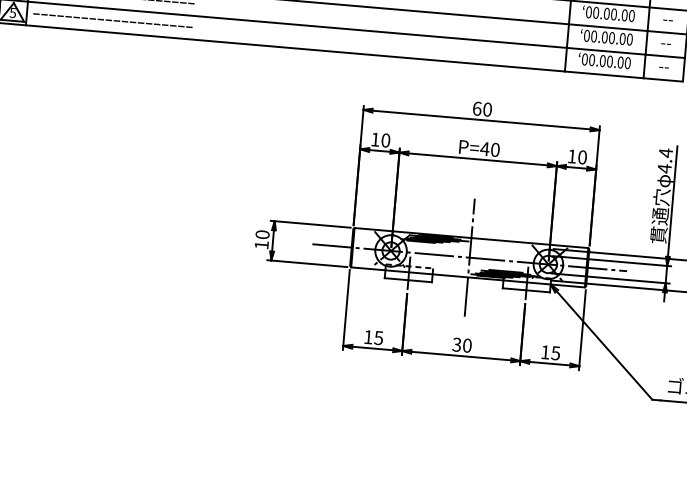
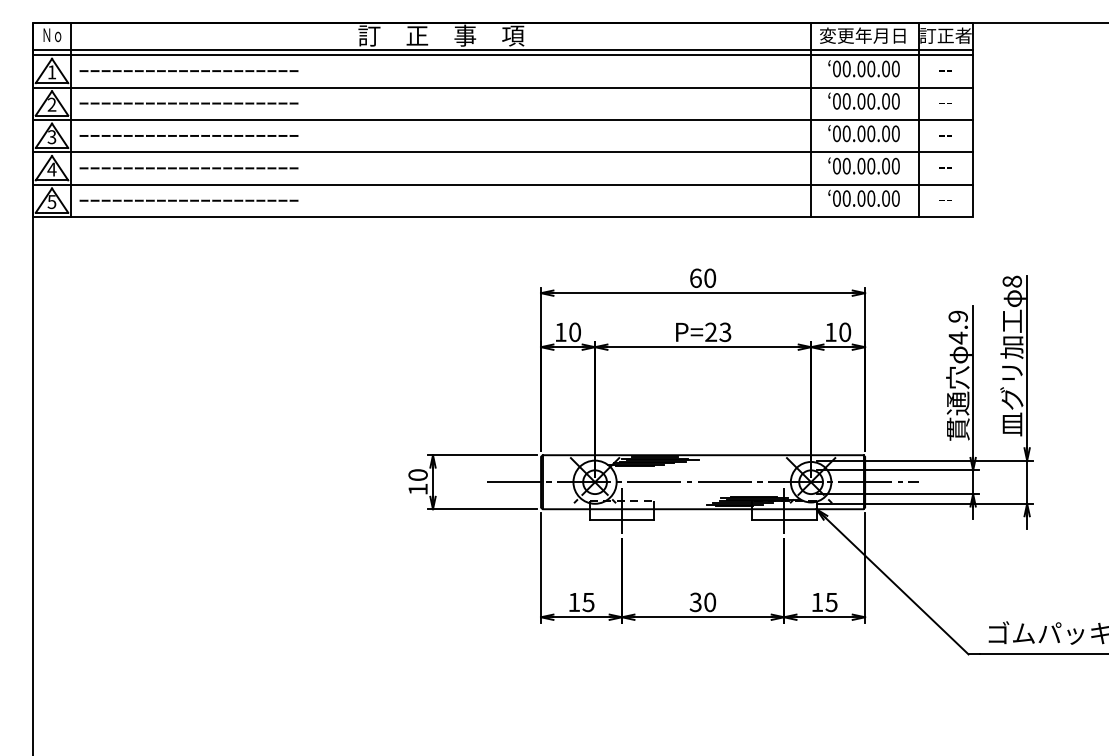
text: (489, 148) -> (717, 331), P=40 -> P=23
text: (665, 152) -> (957, 316), 4.4 -> 4.9
line: (470, 257) -> (703, 482), removed

